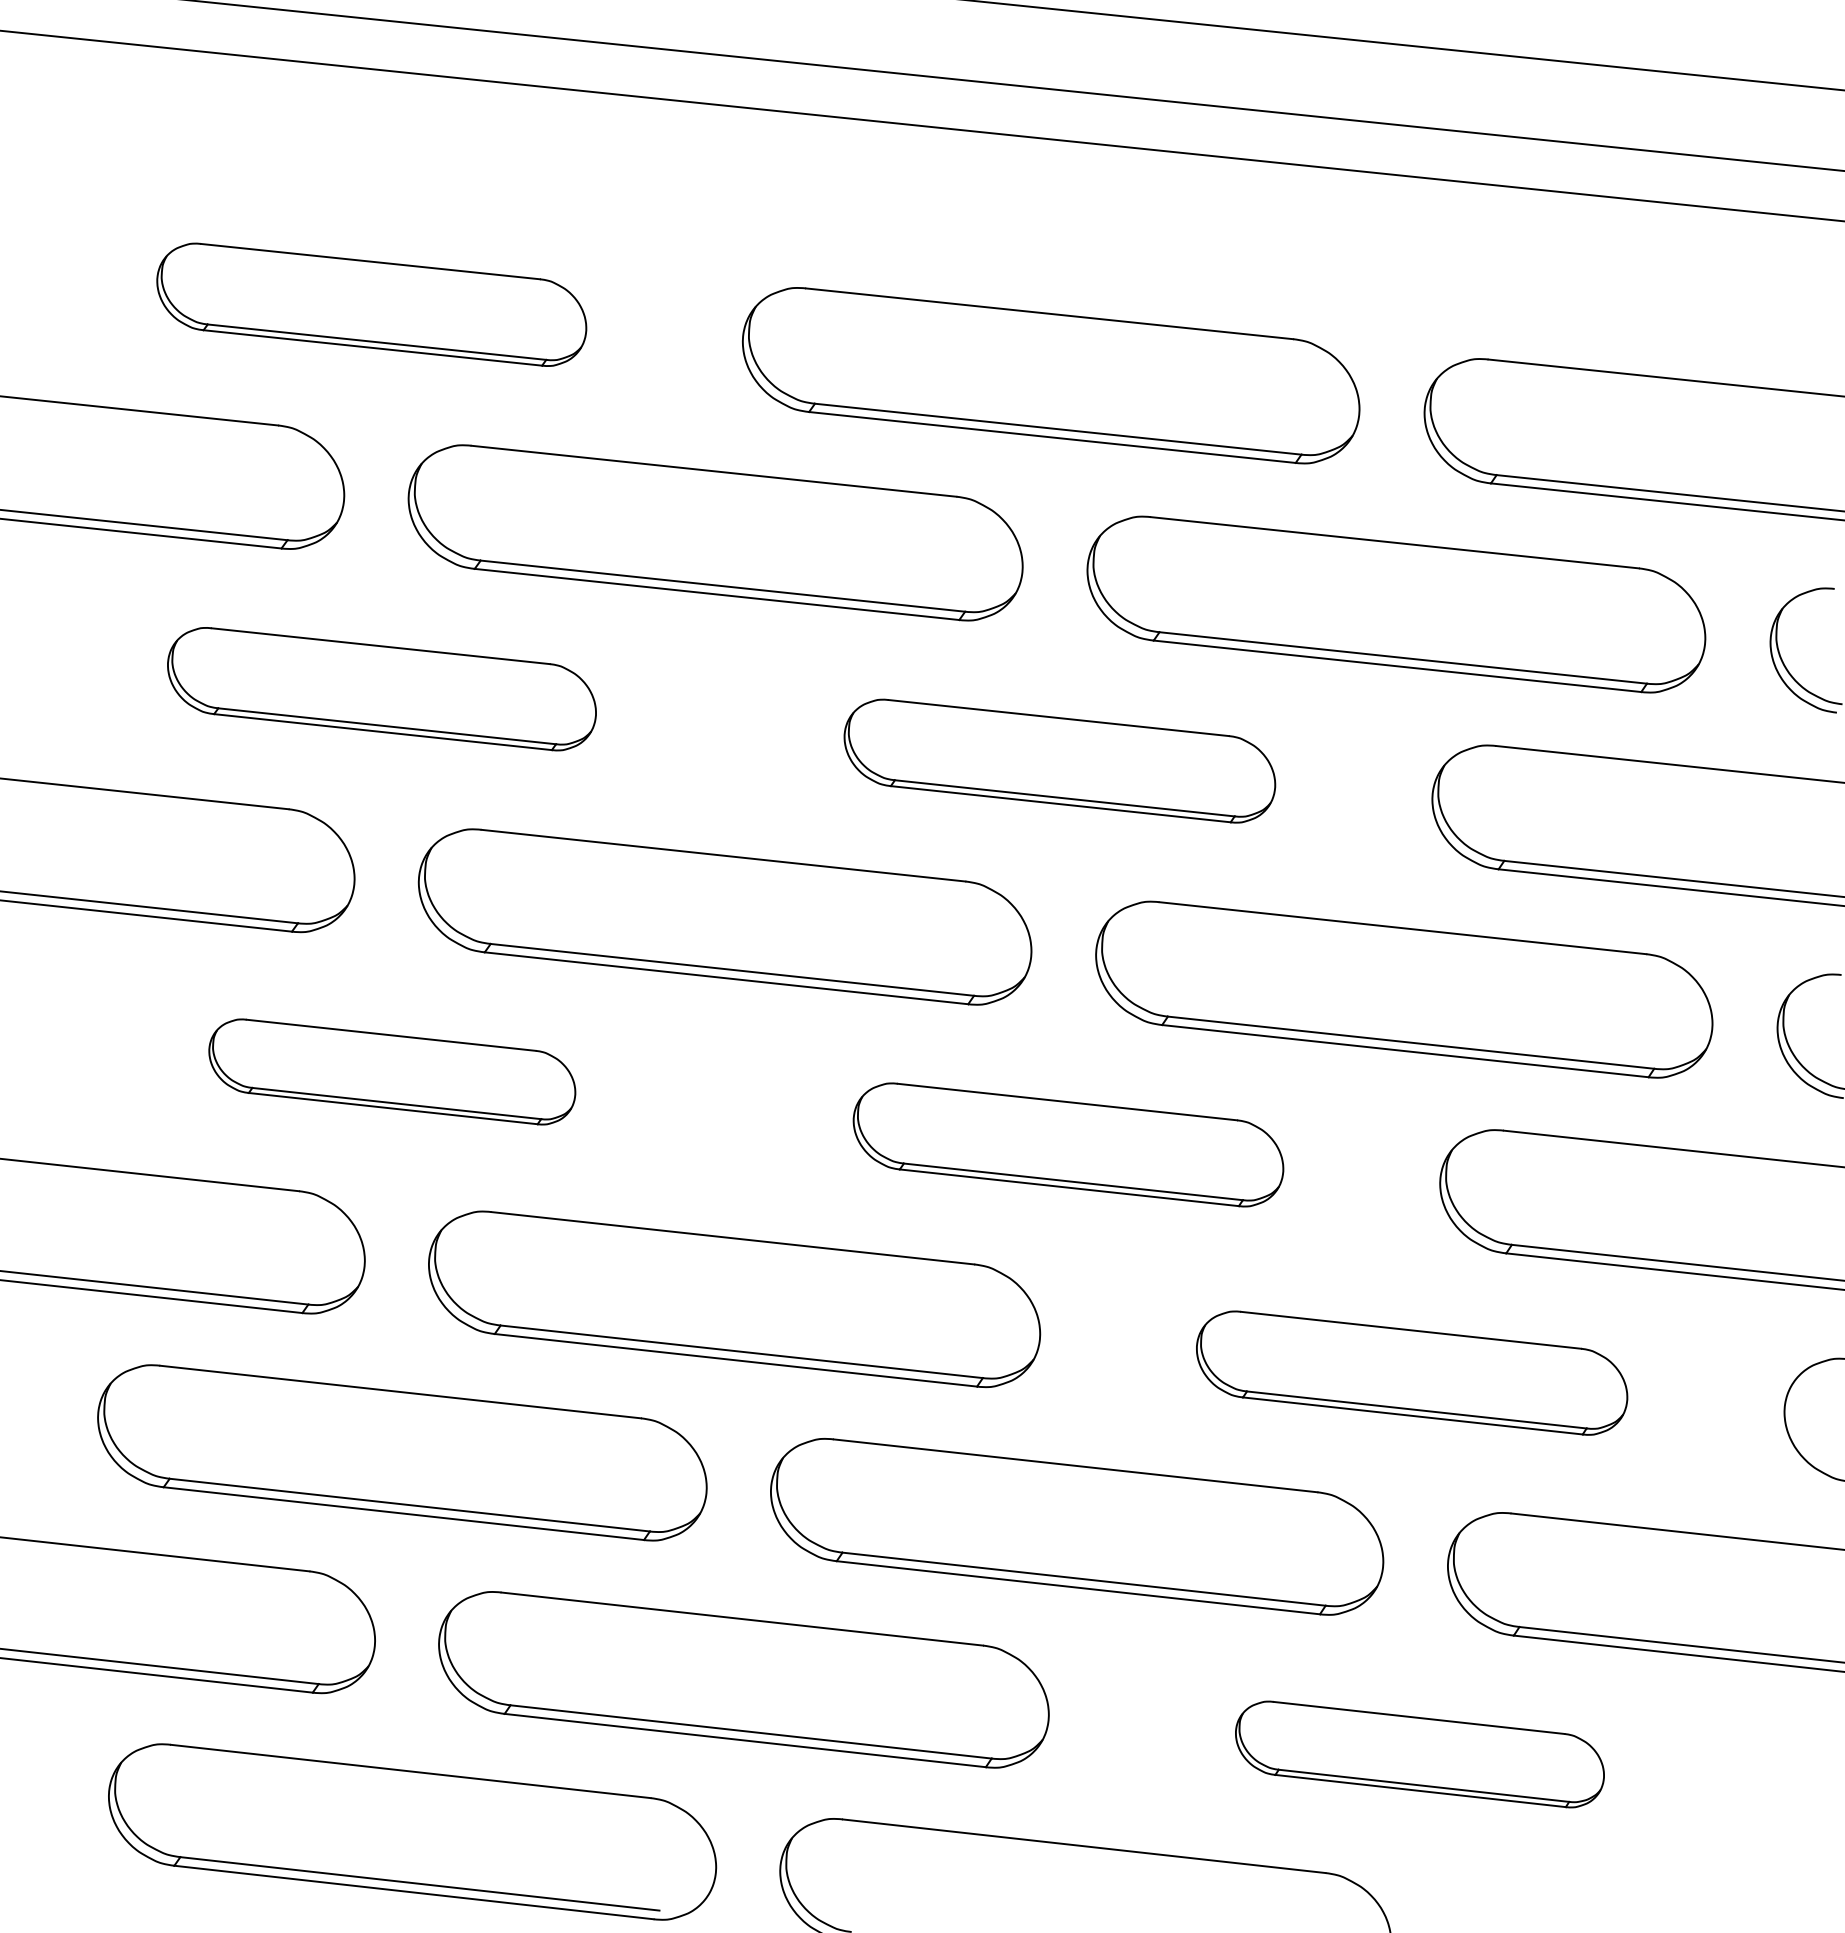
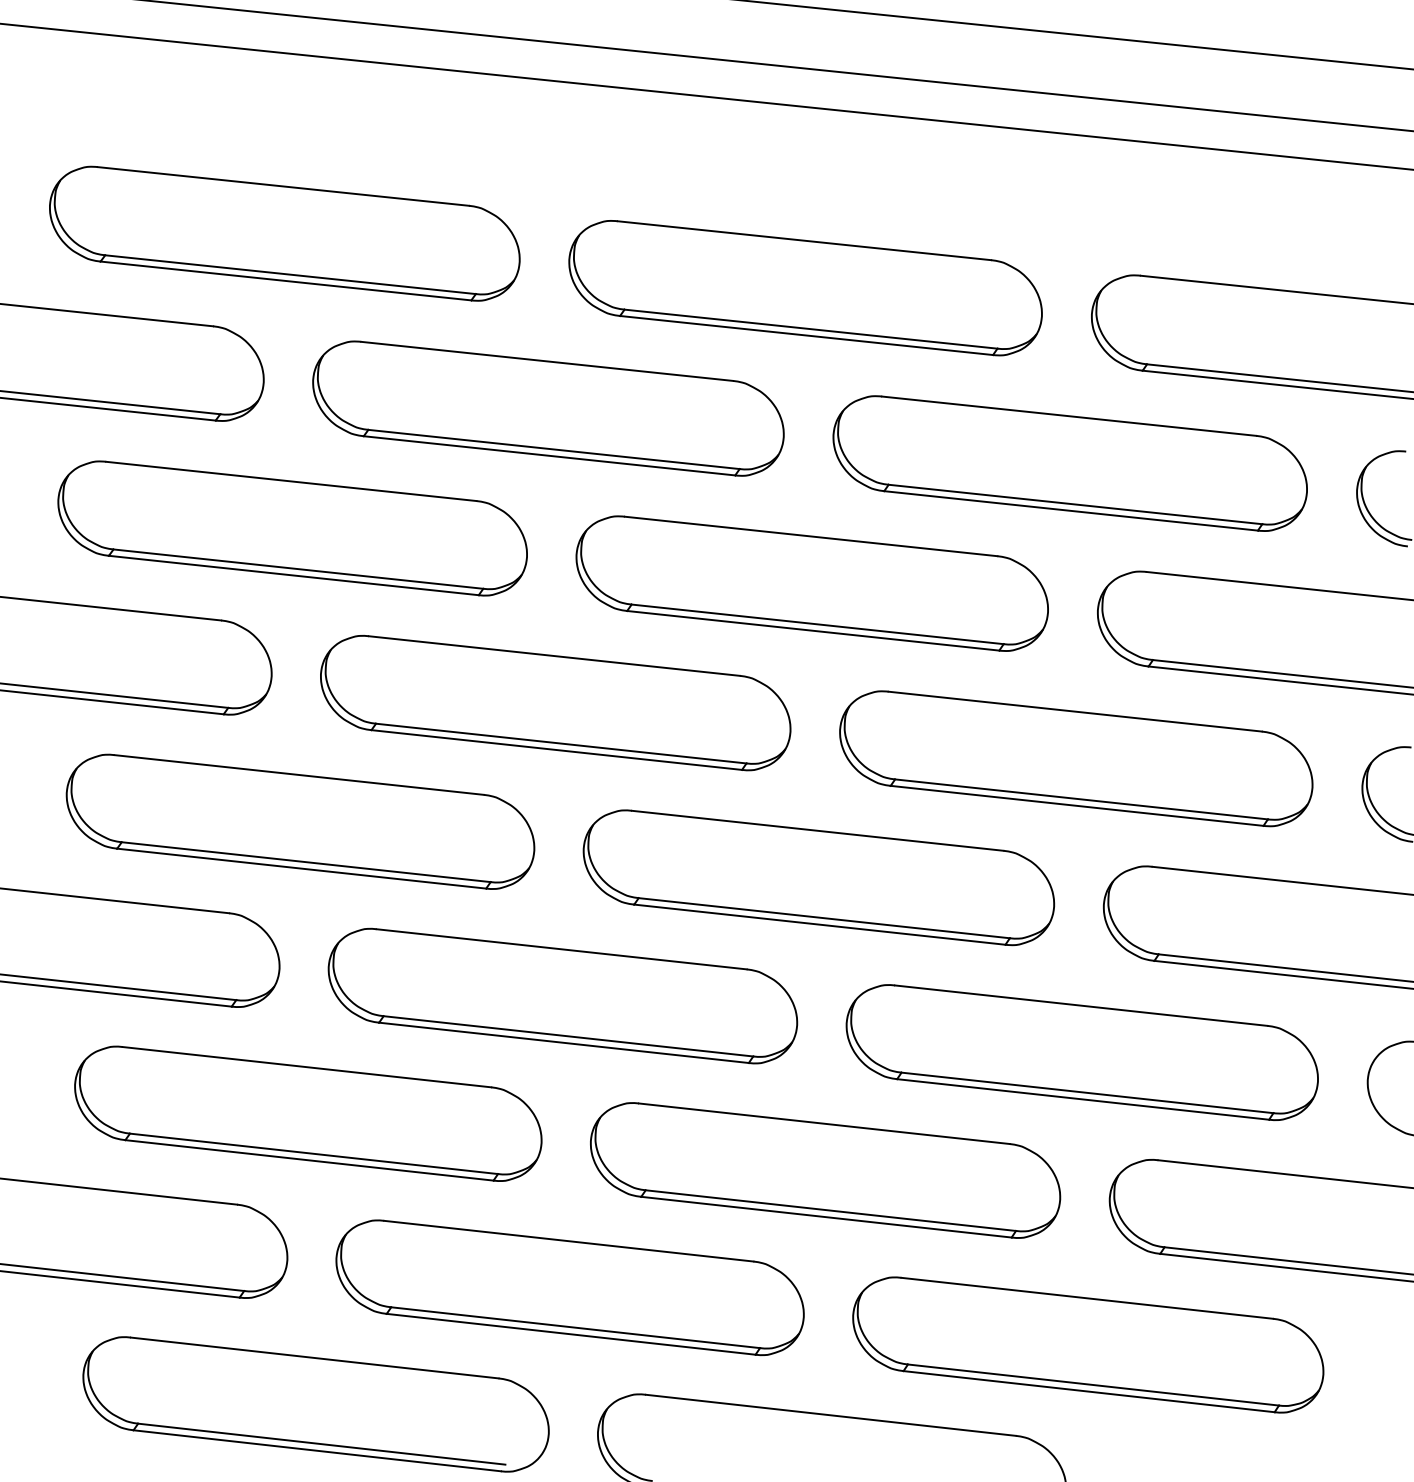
part: (371, 304) -> (284, 233), size x1.43
part: (381, 688) -> (292, 527), size x1.43
part: (1059, 760) -> (812, 583), size x1.43
part: (392, 1071) -> (300, 821), size x1.67
part: (1068, 1144) -> (818, 877), size x1.43
part: (1411, 1373) -> (1081, 1052), size x1.43
part: (1419, 1754) -> (1087, 1345), size x1.67

